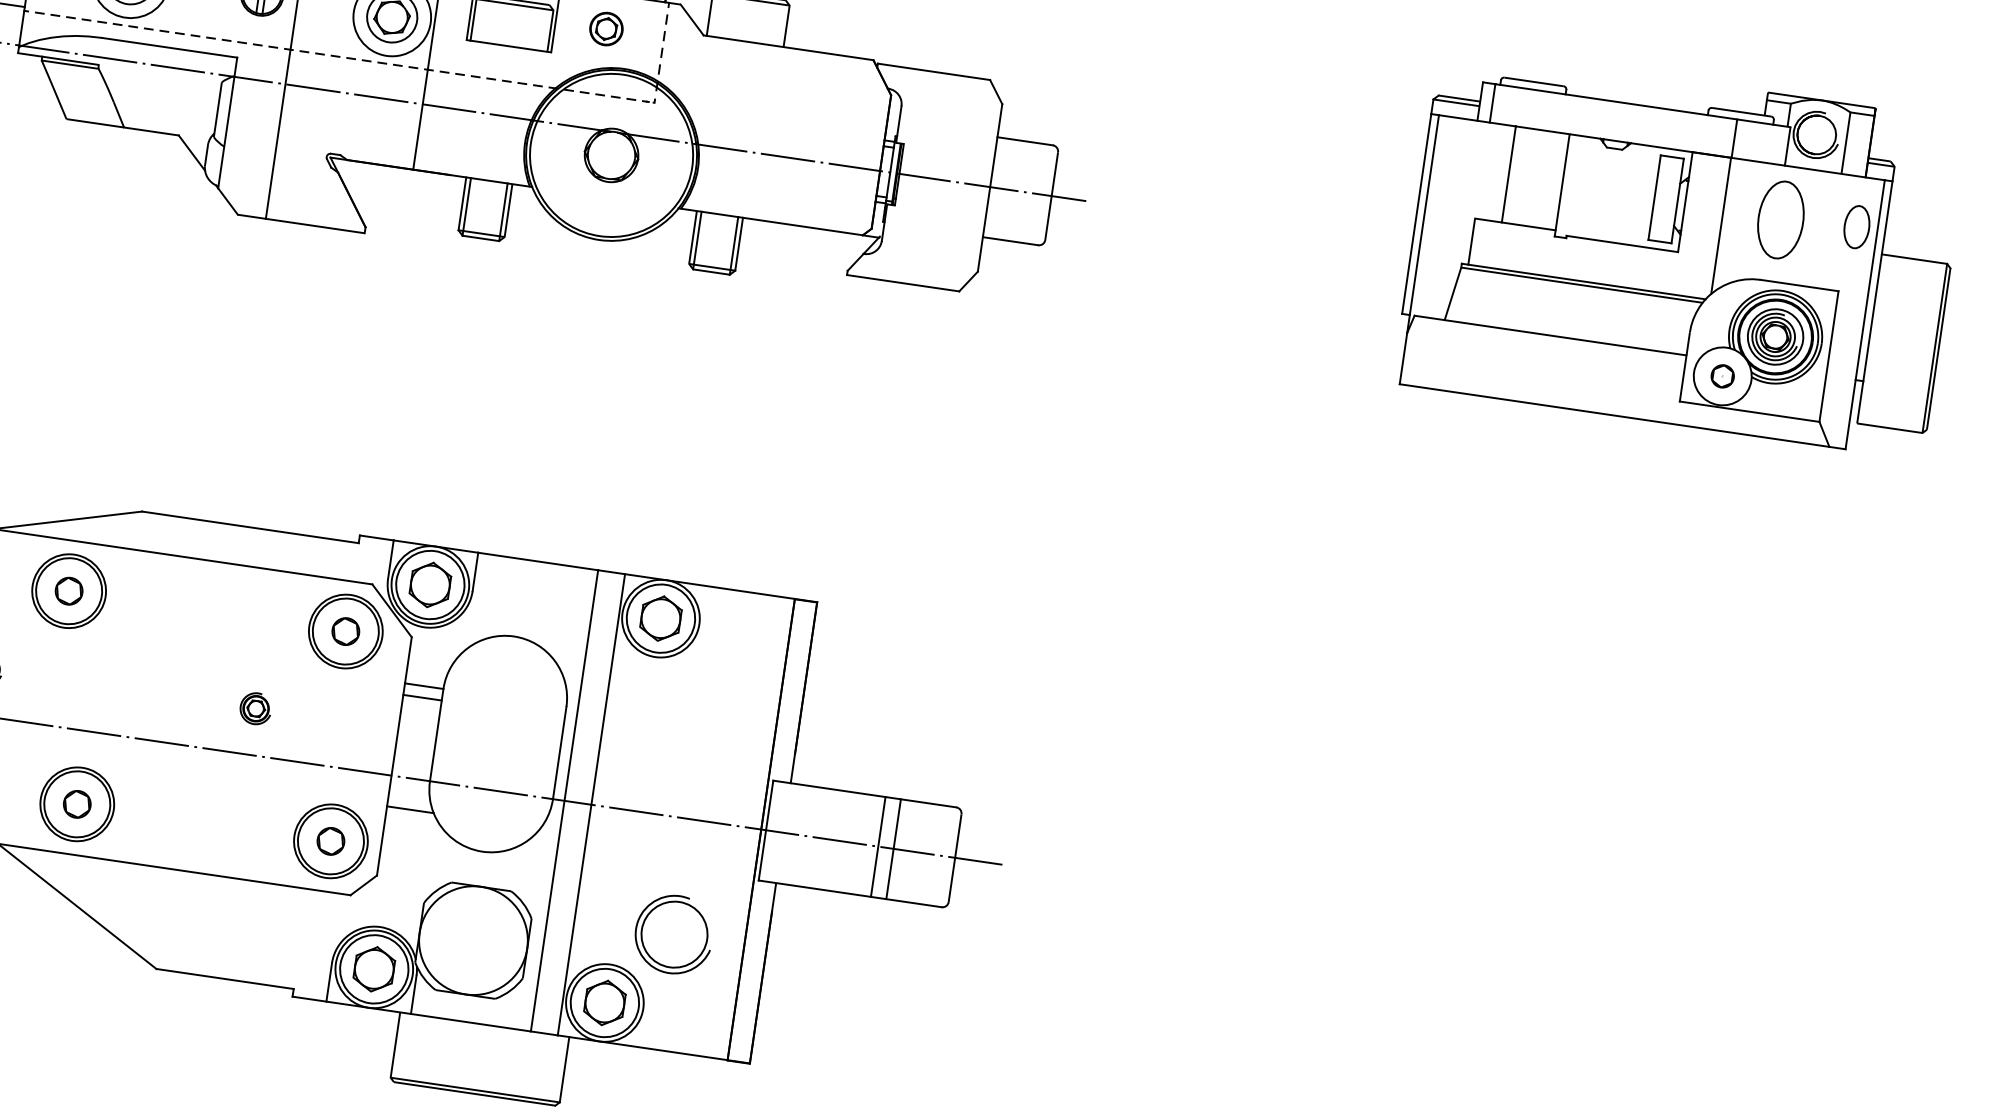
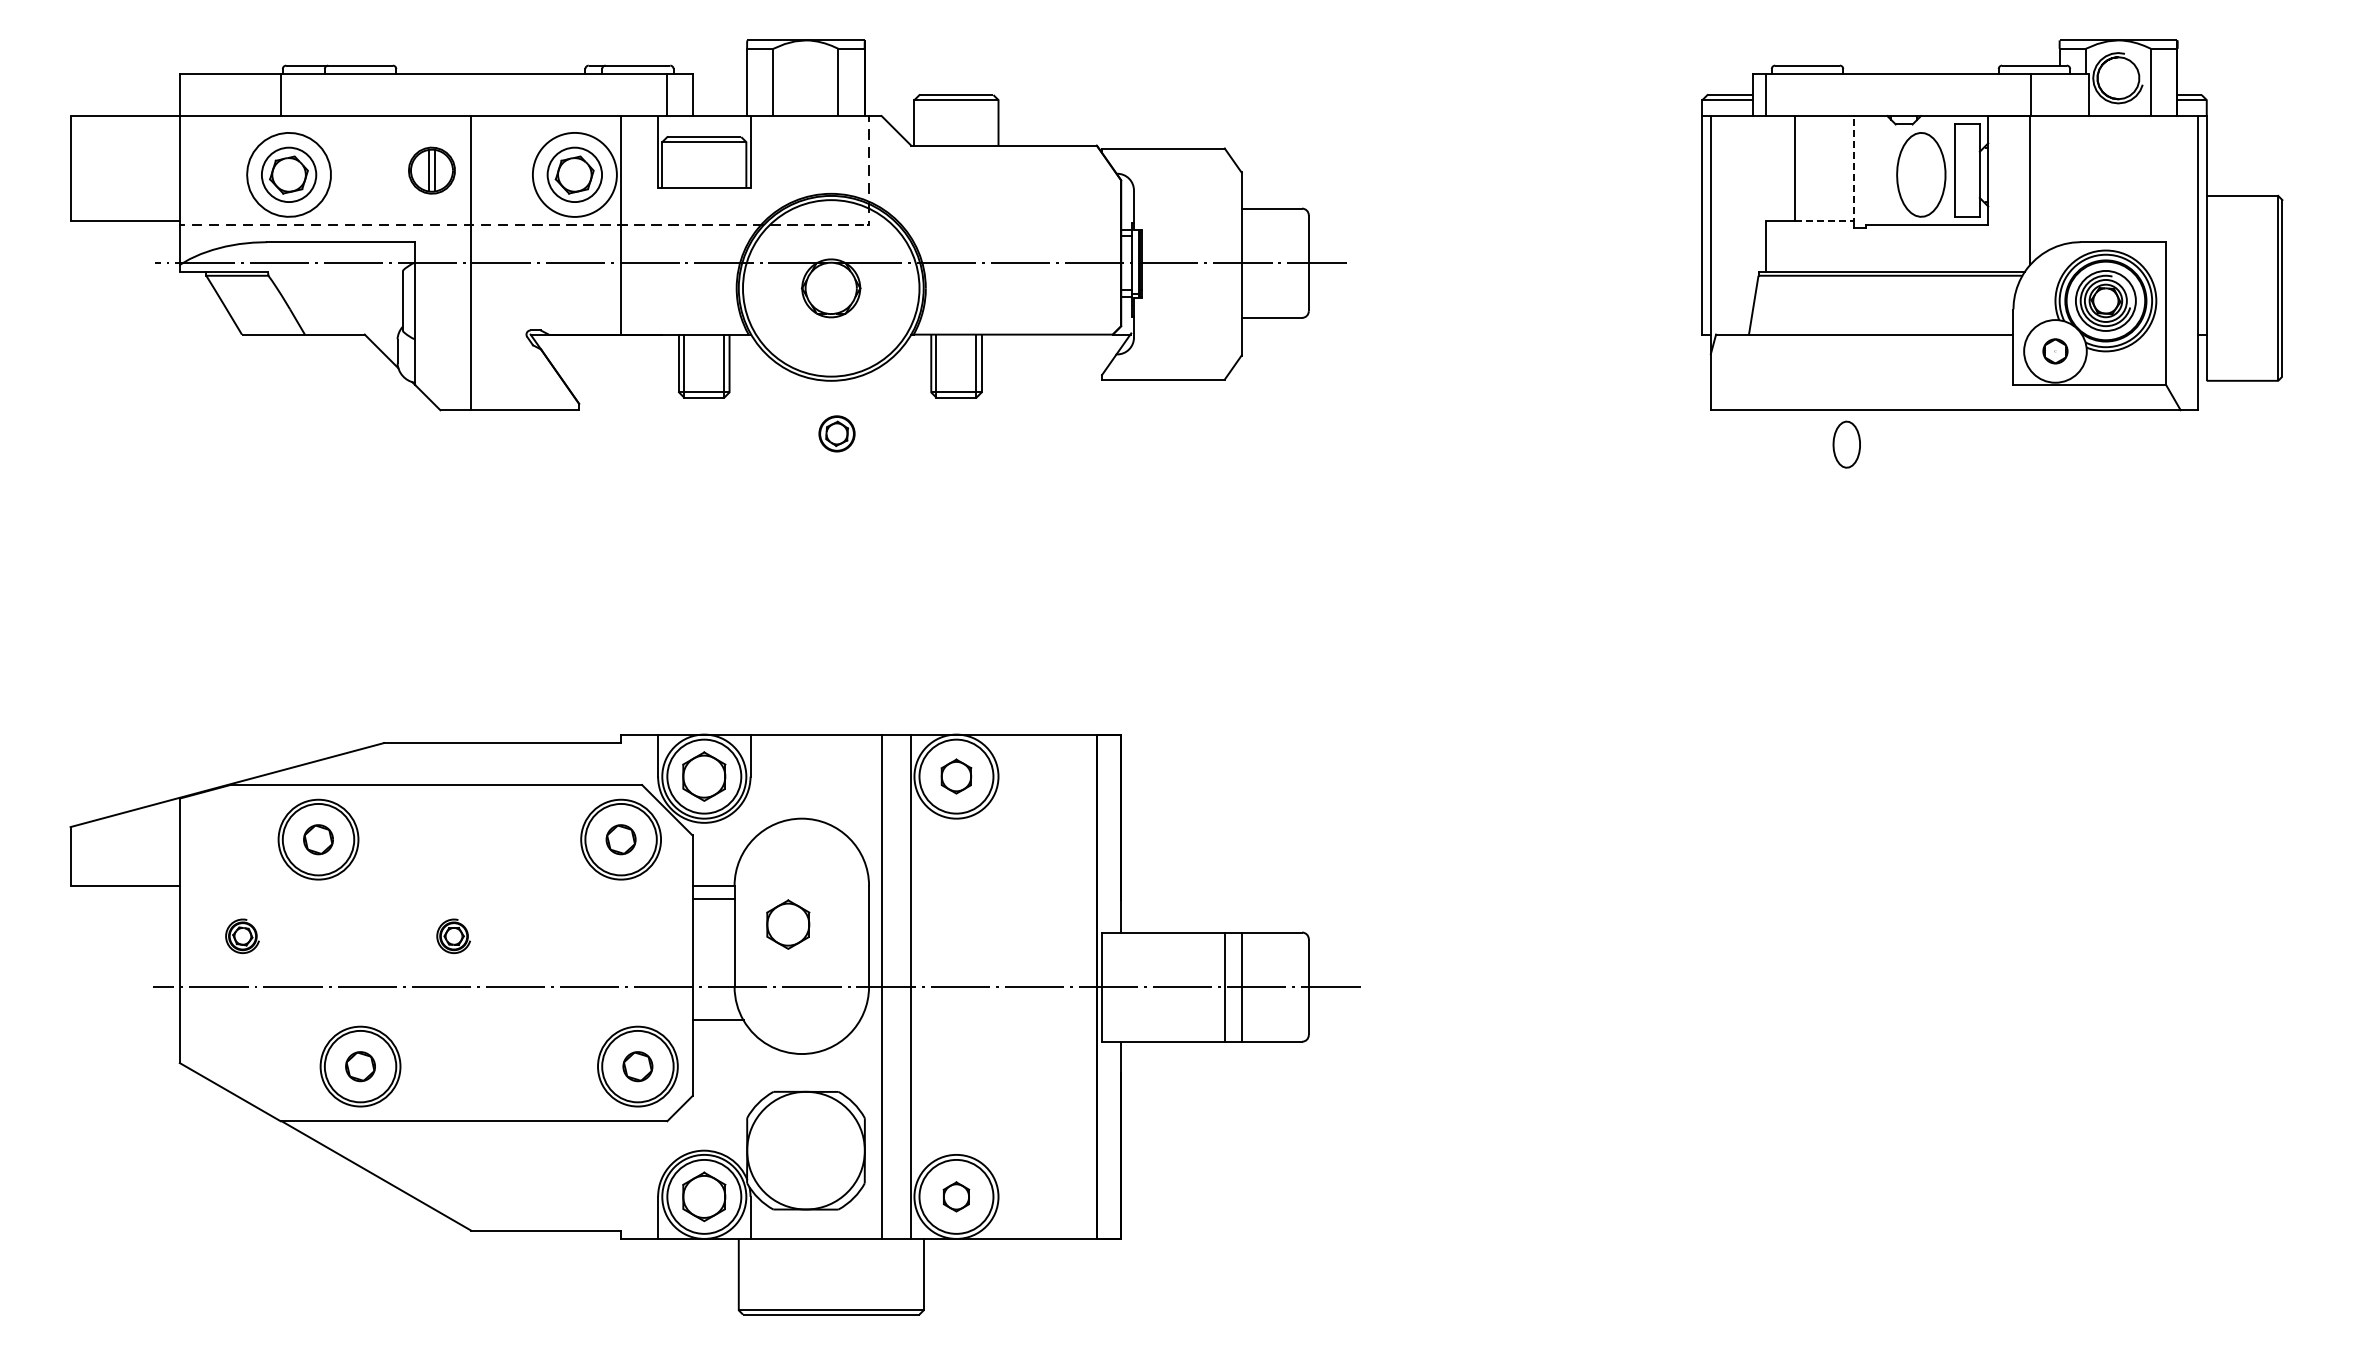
part: (606, 28) -> (836, 433), moved
line: (1558, 209) -> (1853, 198), solid -> dashed
part: (1781, 219) -> (1921, 174), moved
part: (1856, 226) -> (1846, 444), moved
part: (661, 618) -> (956, 776), size x0.7
part: (255, 707) -> (453, 935), moved
part: (487, 731) -> (788, 924), added
part: (673, 934) -> (1019, 1112), removed
part: (604, 1002) -> (956, 1196), size x0.6

